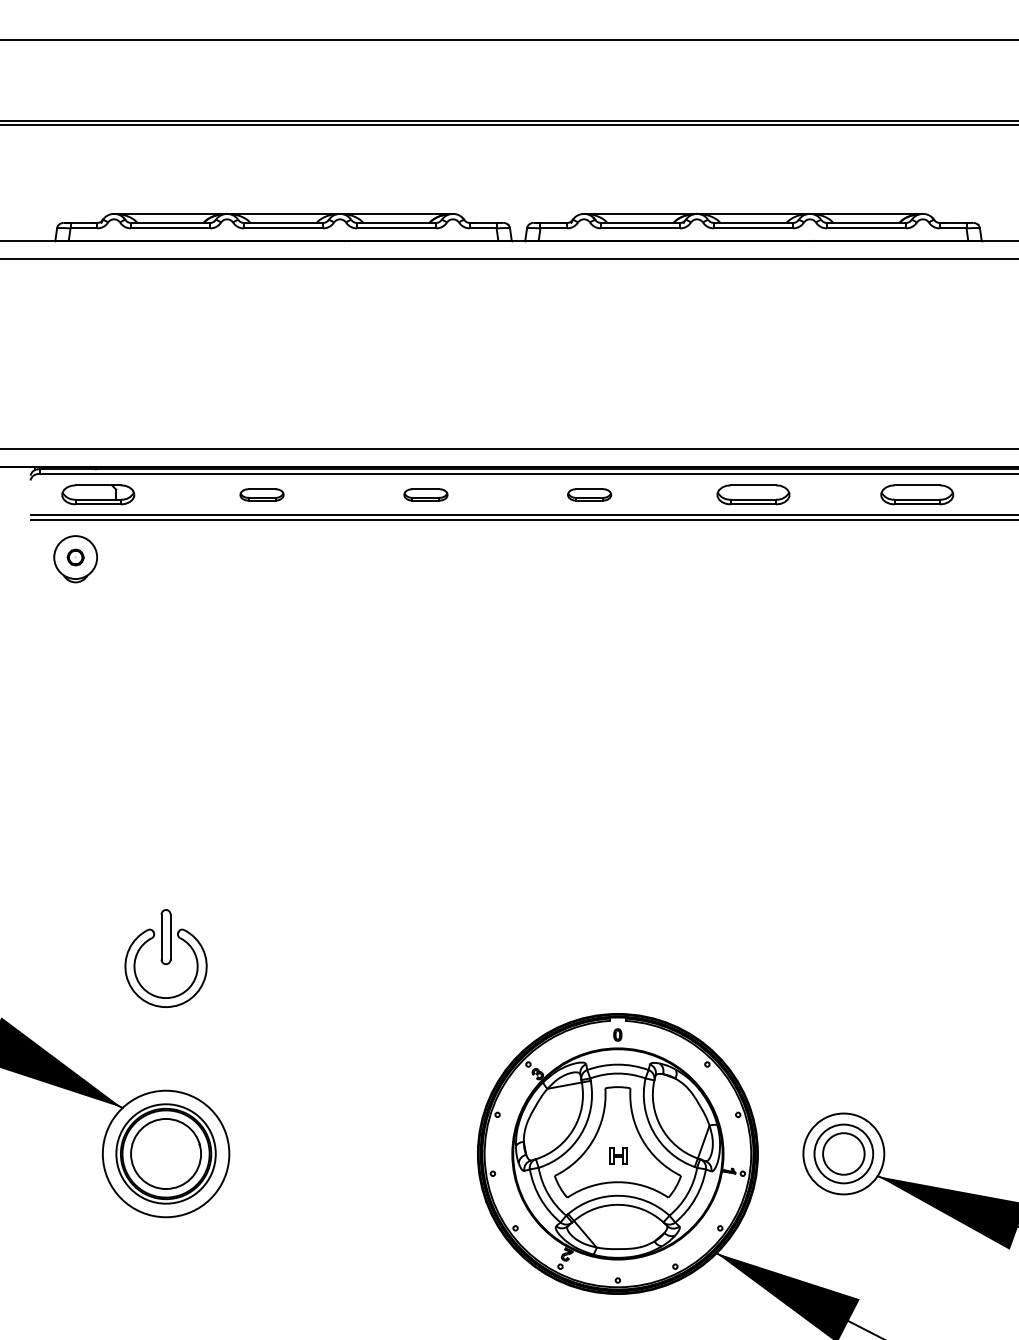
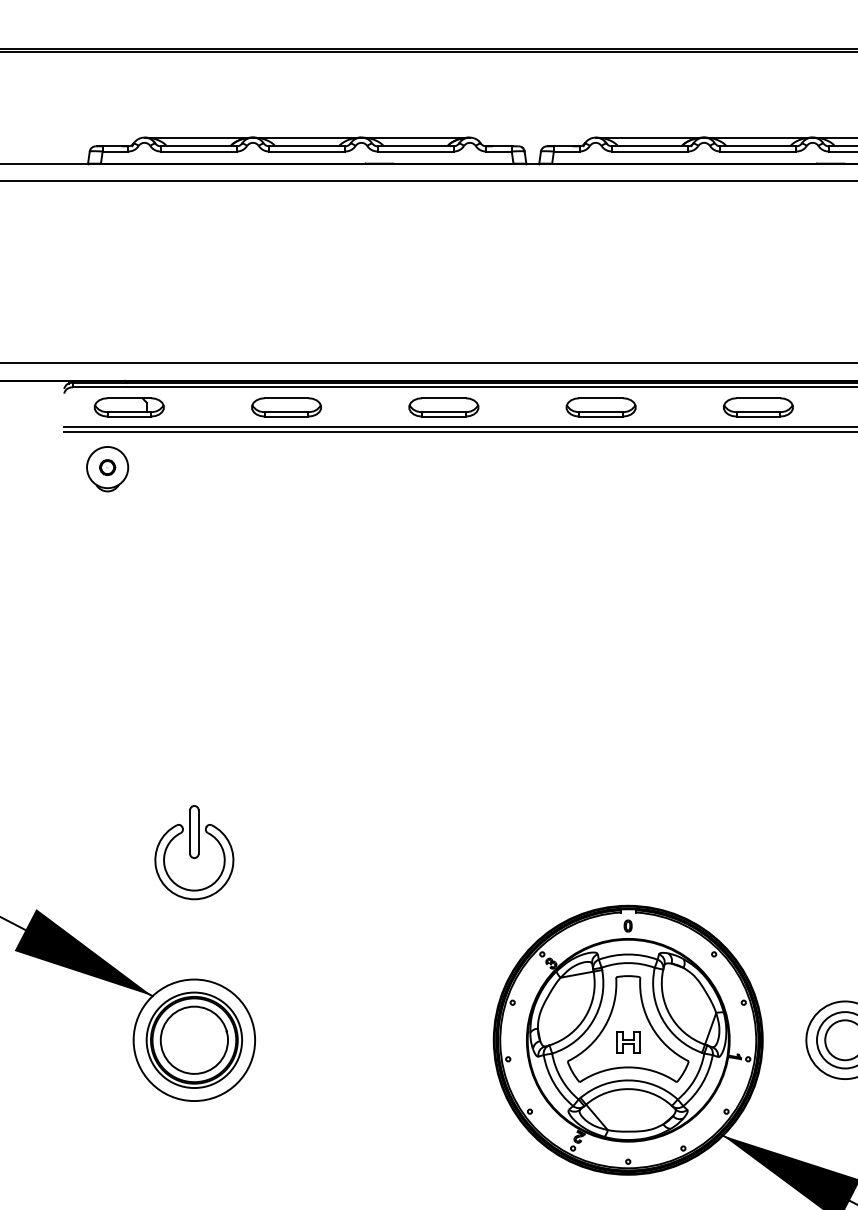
part: (261, 494) -> (286, 407), size x1.67
part: (425, 494) -> (443, 407), size x1.67
part: (589, 494) -> (600, 407), size x1.67
part: (618, 1156) -> (628, 1042), size x1.43

